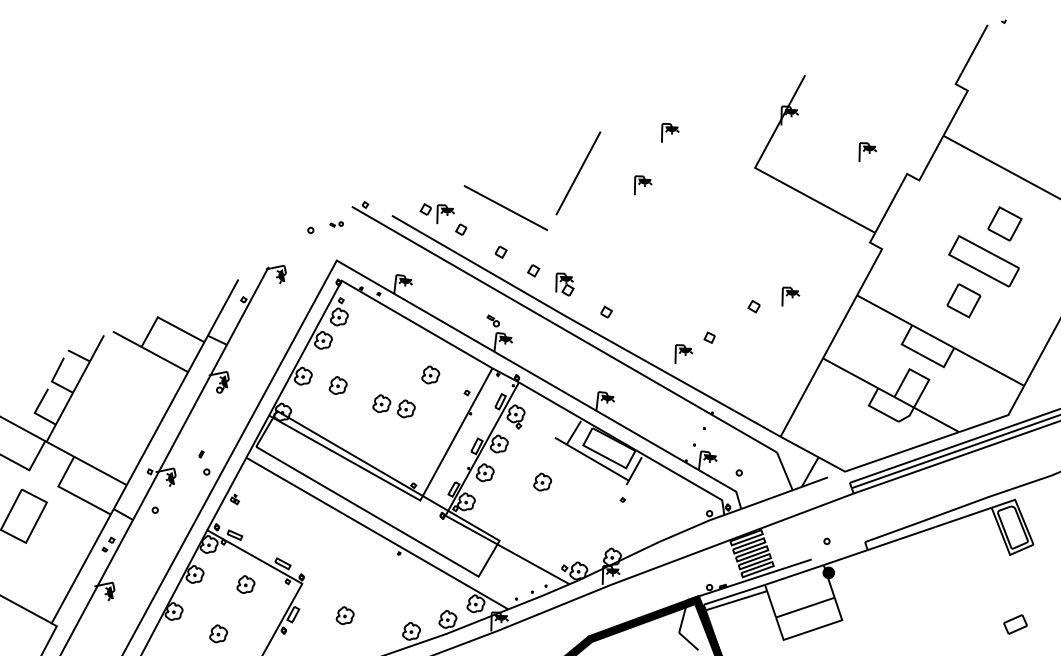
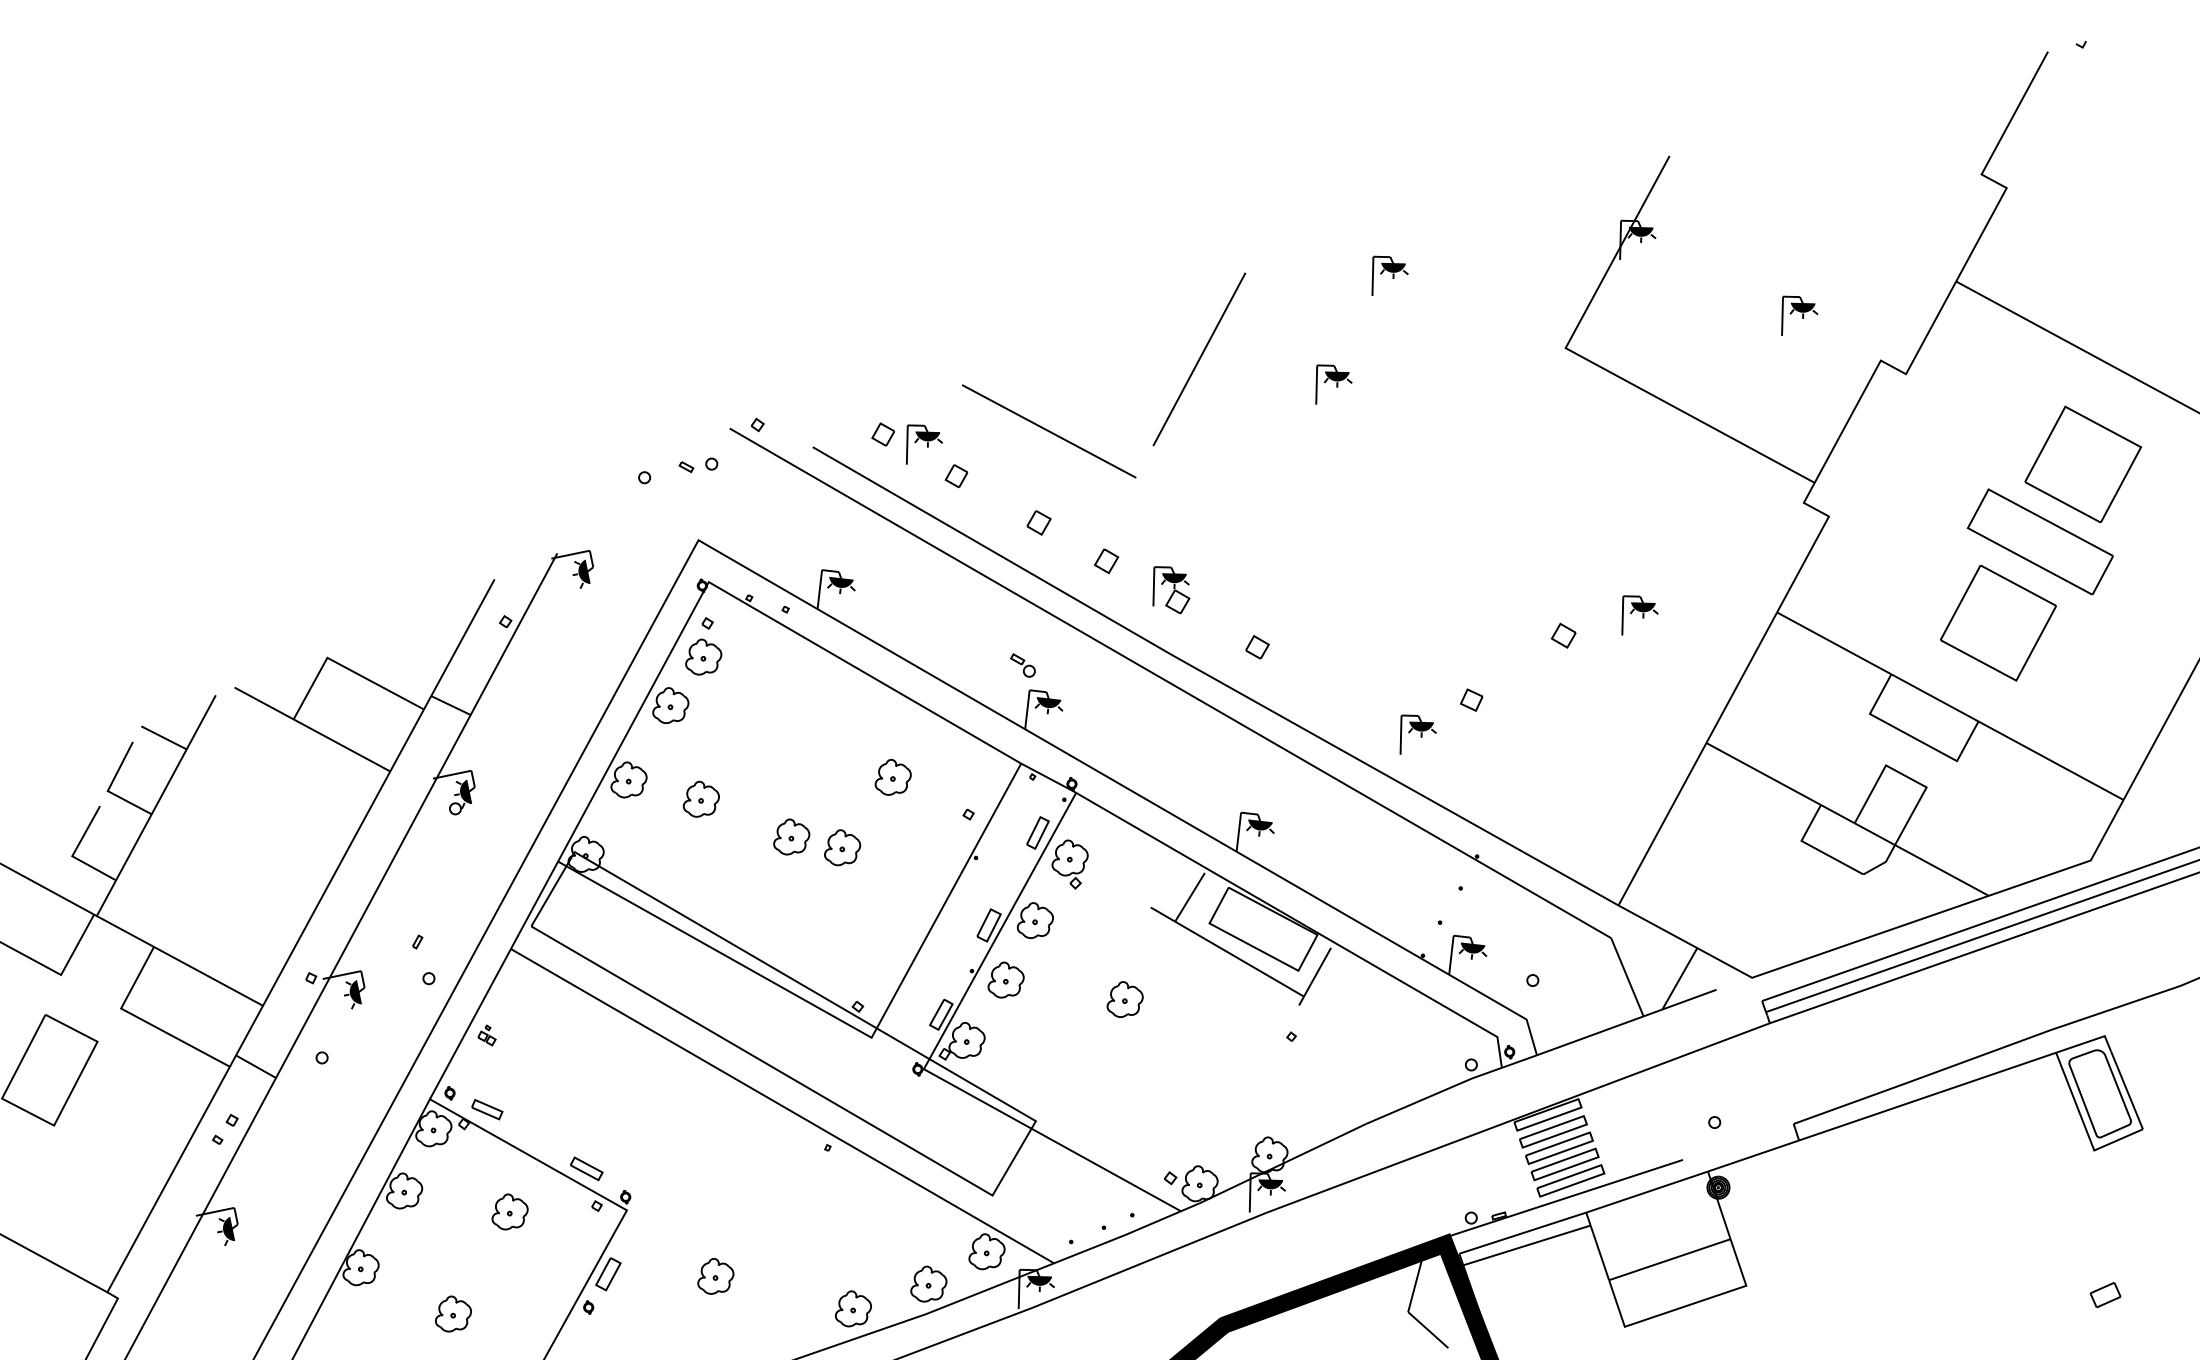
part: (1004, 223) -> (2082, 463), size x1.67
part: (336, 224) -> (697, 465), size x1.43
part: (963, 300) -> (1997, 622), size x1.67
part: (1015, 624) -> (2105, 1294), size x0.62

